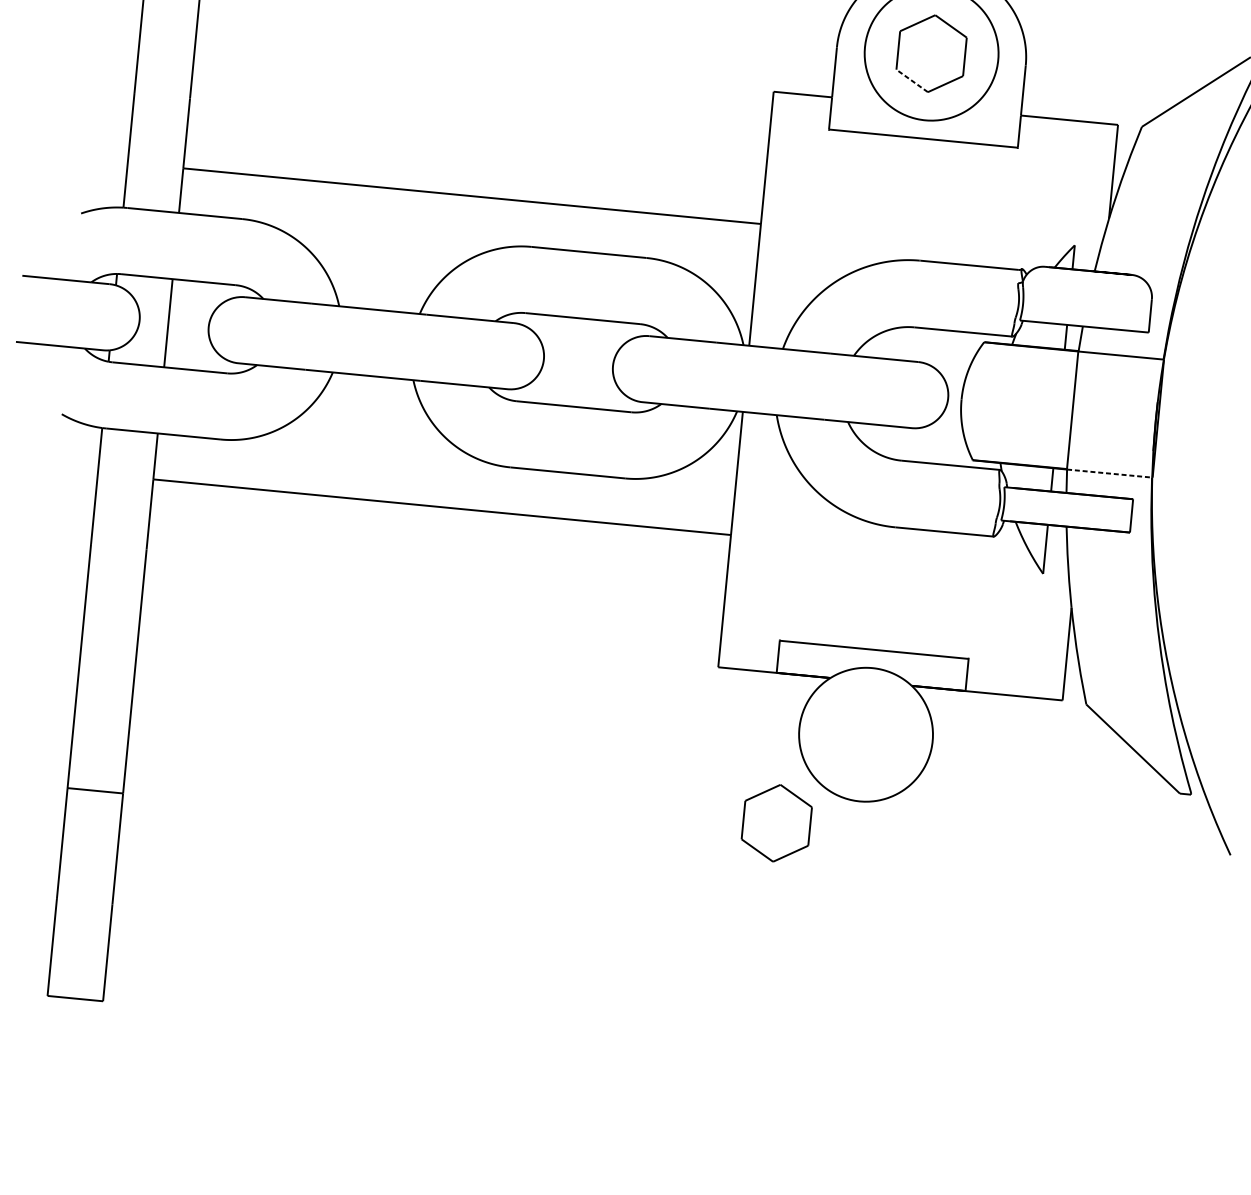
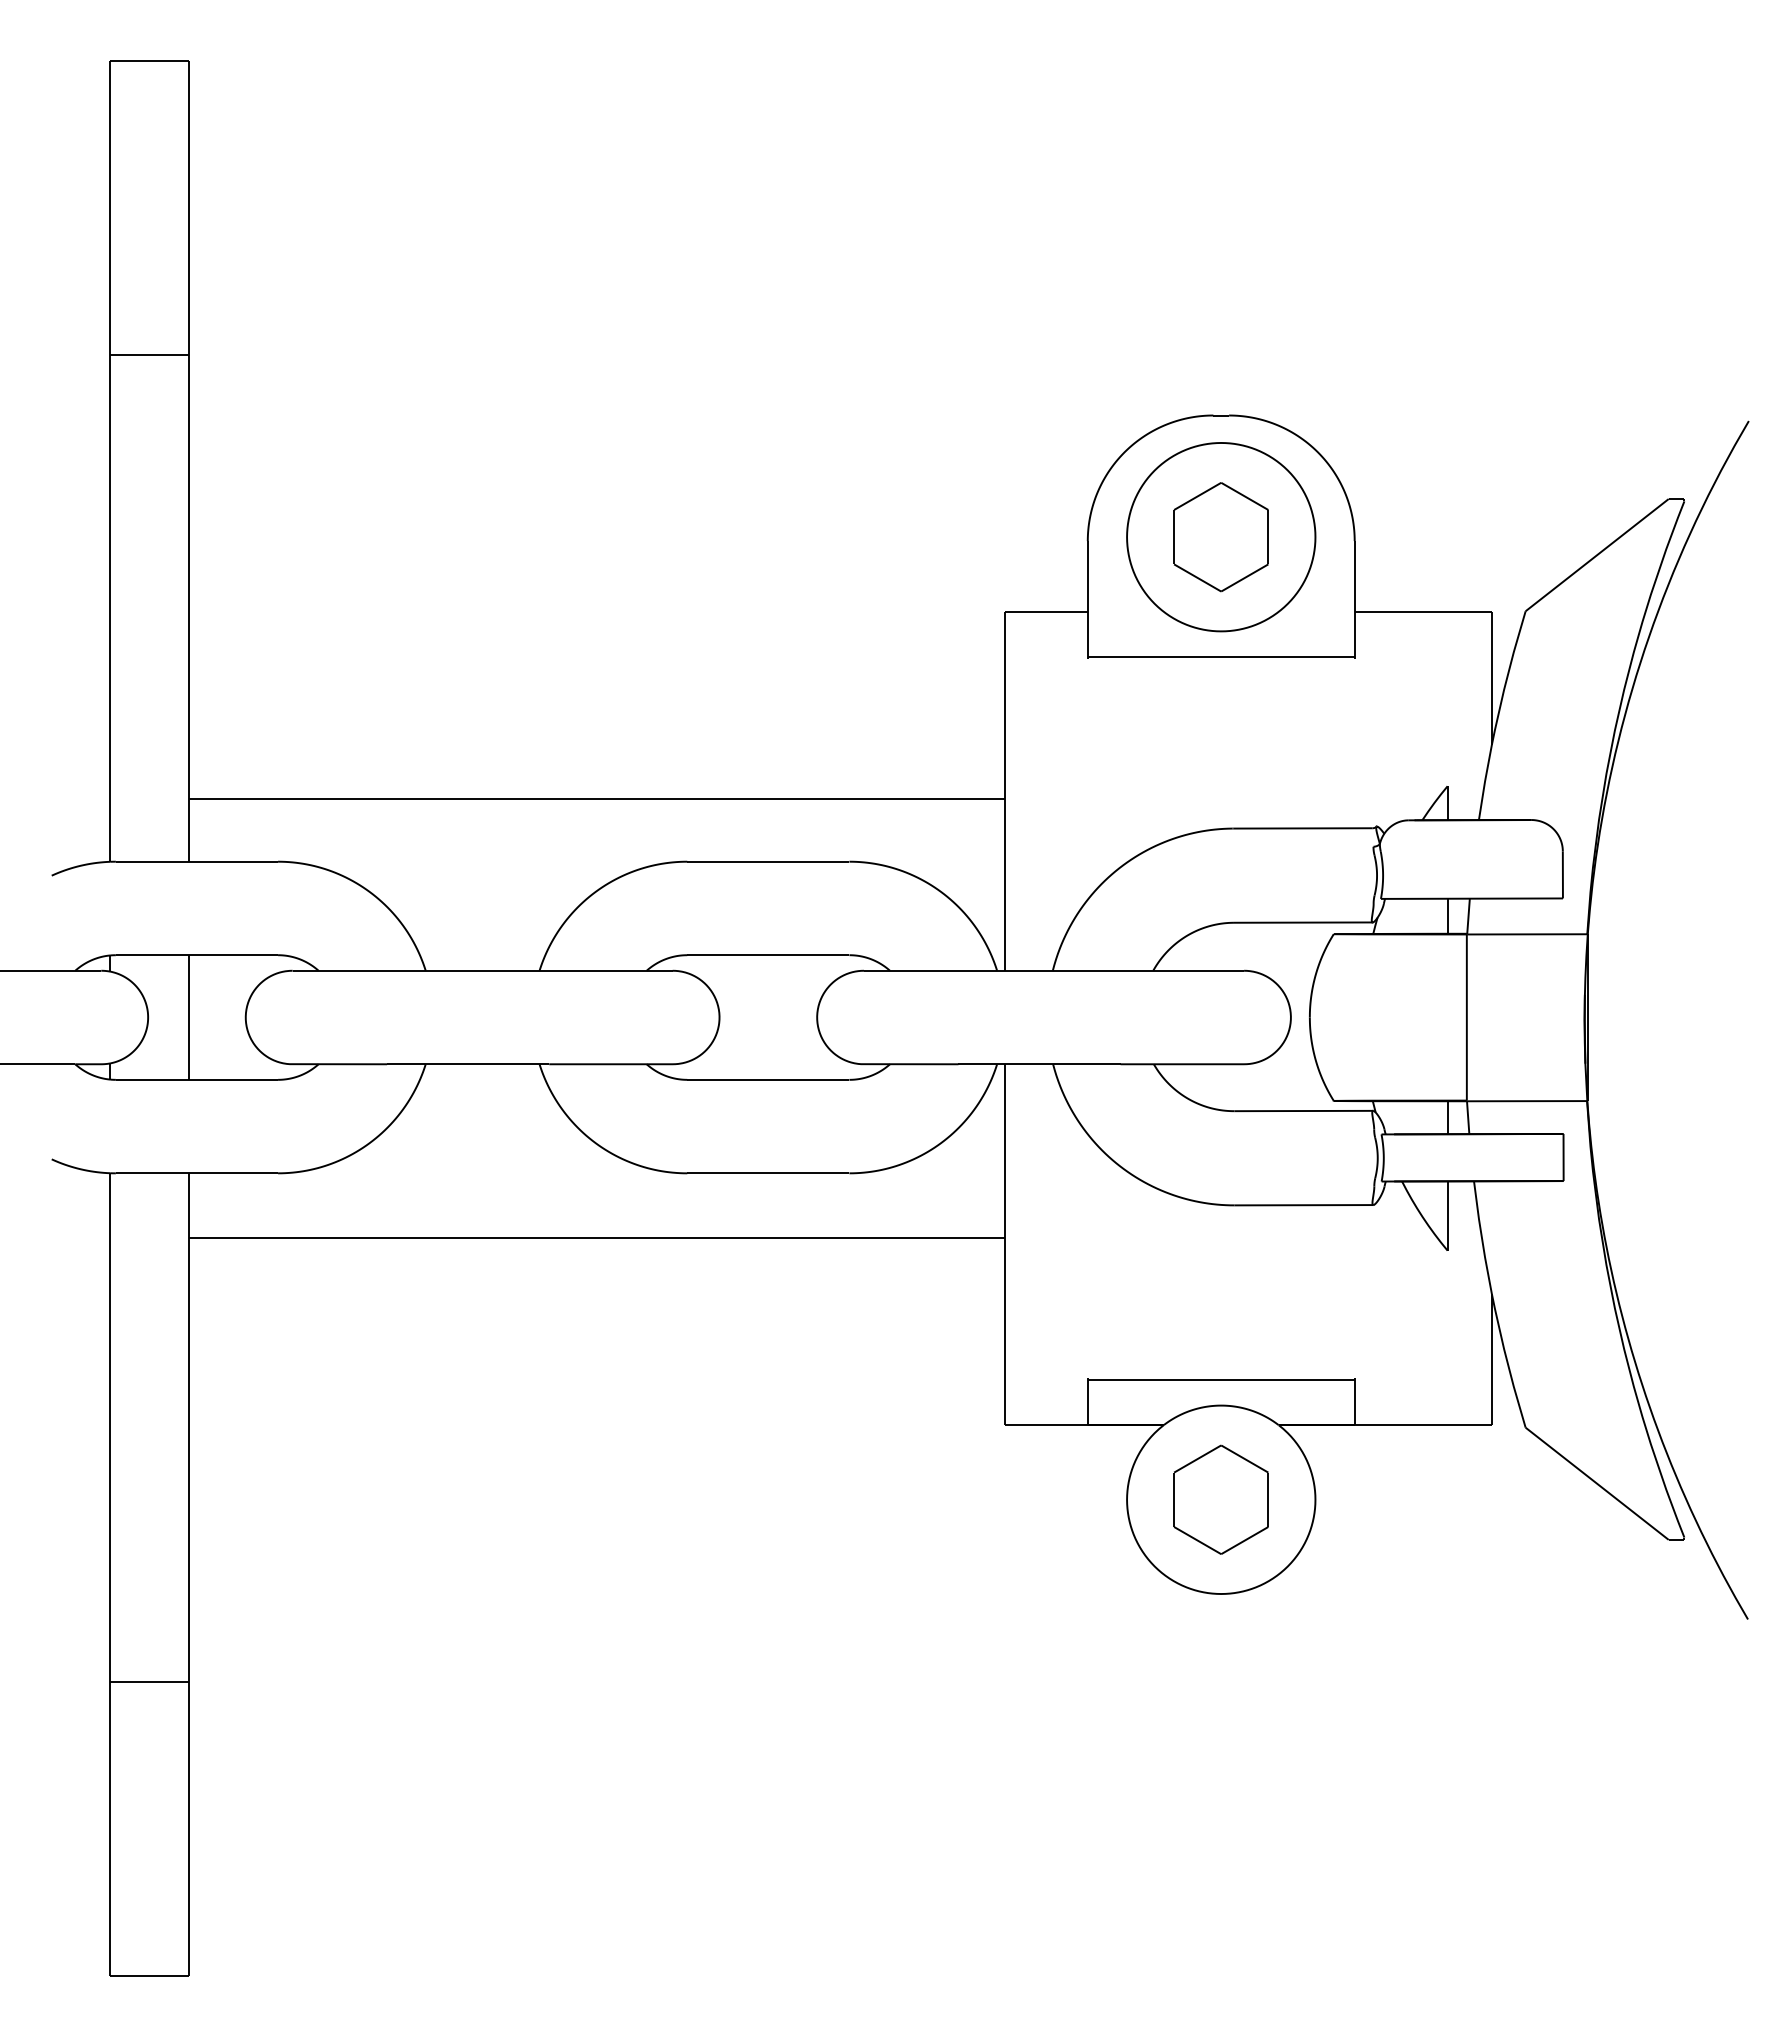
line: (912, 80) -> (1197, 577), dashed -> solid
line: (1109, 473) -> (1527, 1101), dashed -> solid
part: (776, 823) -> (1220, 1499), moved

